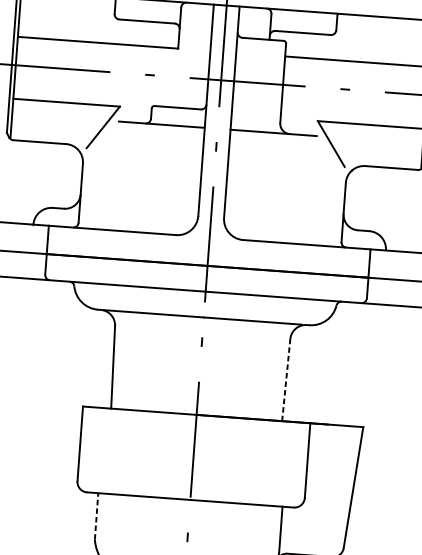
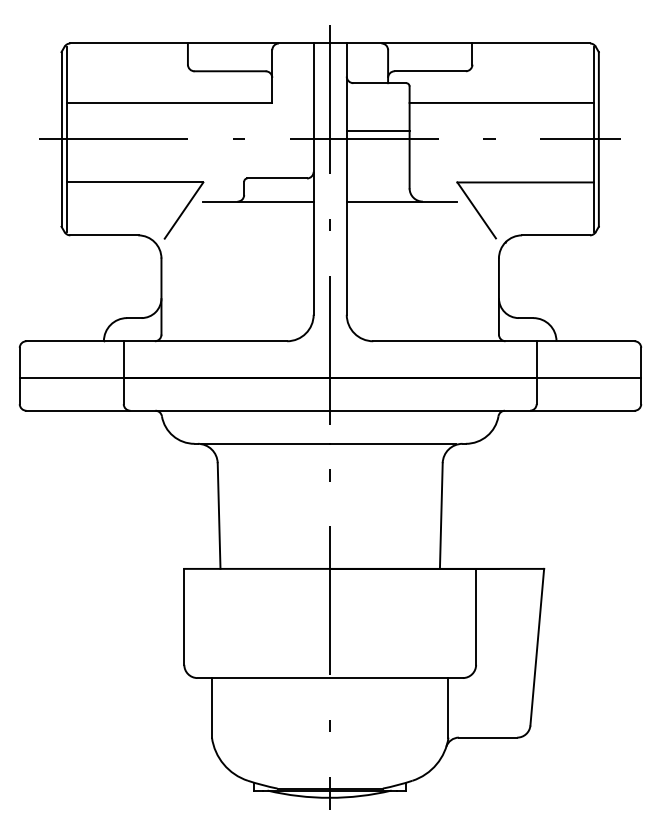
line: (258, 76) -> (377, 131), added
line: (286, 380) -> (441, 516), dashed -> solid
line: (96, 516) -> (211, 707), dashed -> solid

